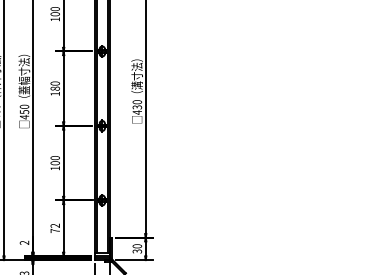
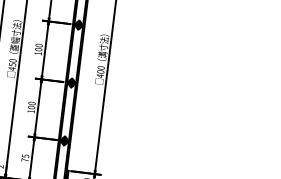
text: (55, 88) -> (38, 49), 180 -> 100
text: (136, 107) -> (100, 71), 430 -> 400
text: (54, 225) -> (25, 155), 72 -> 75

